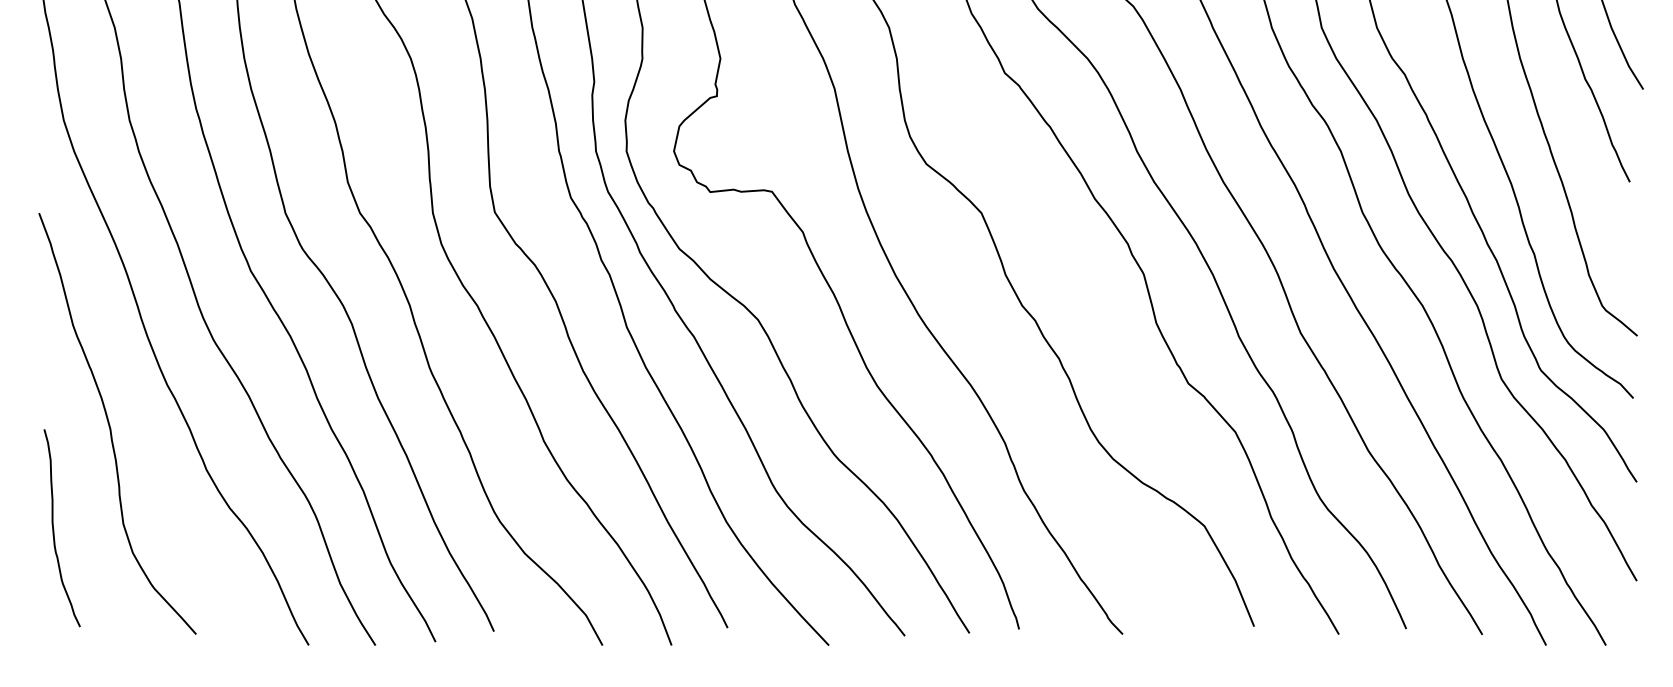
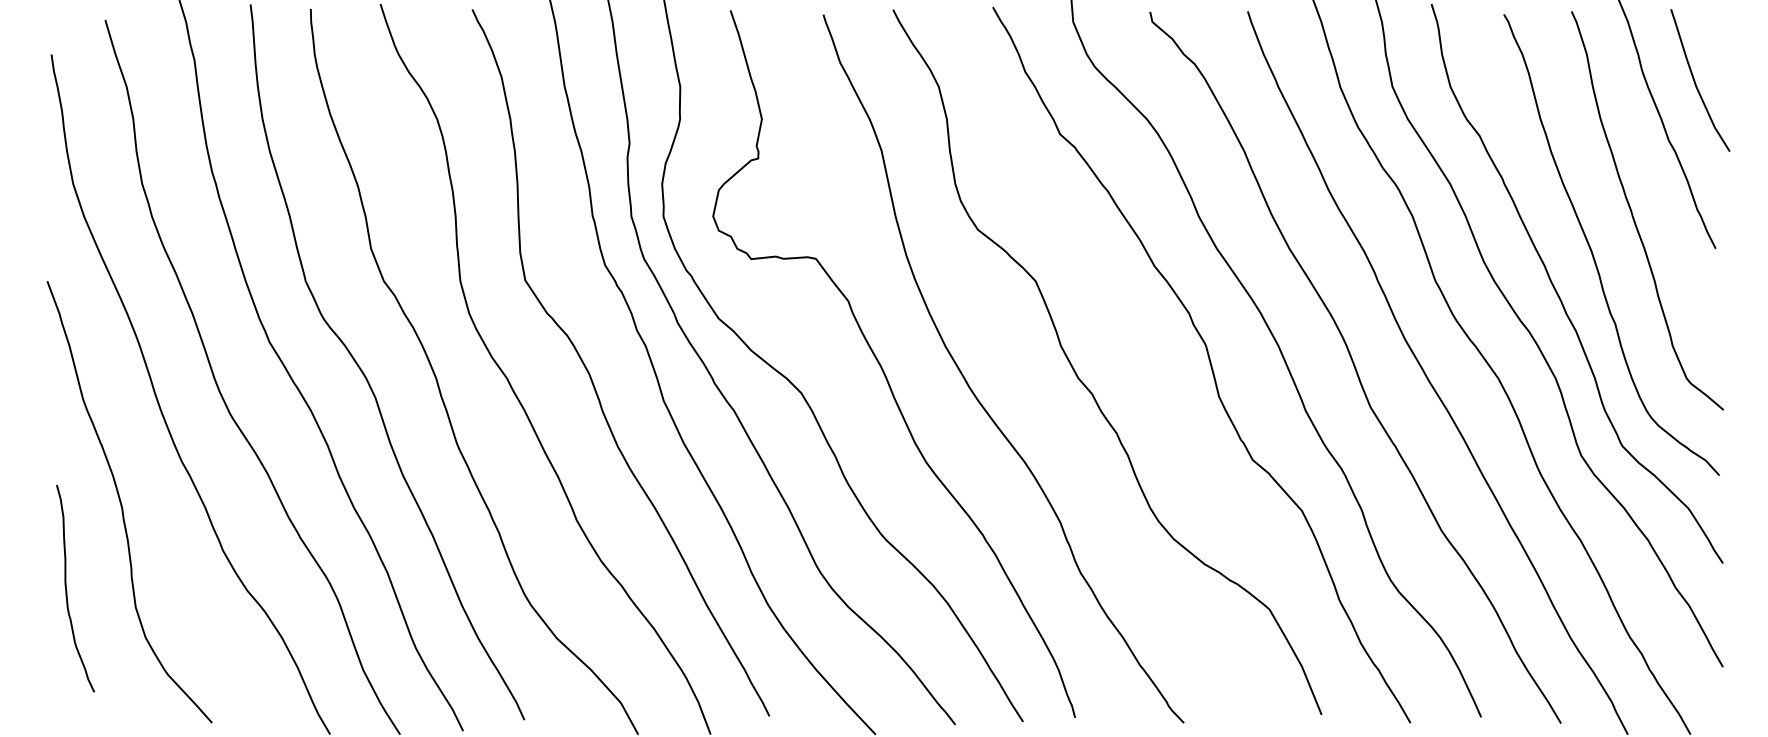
curve: (54, 529) -> (67, 590), moved

